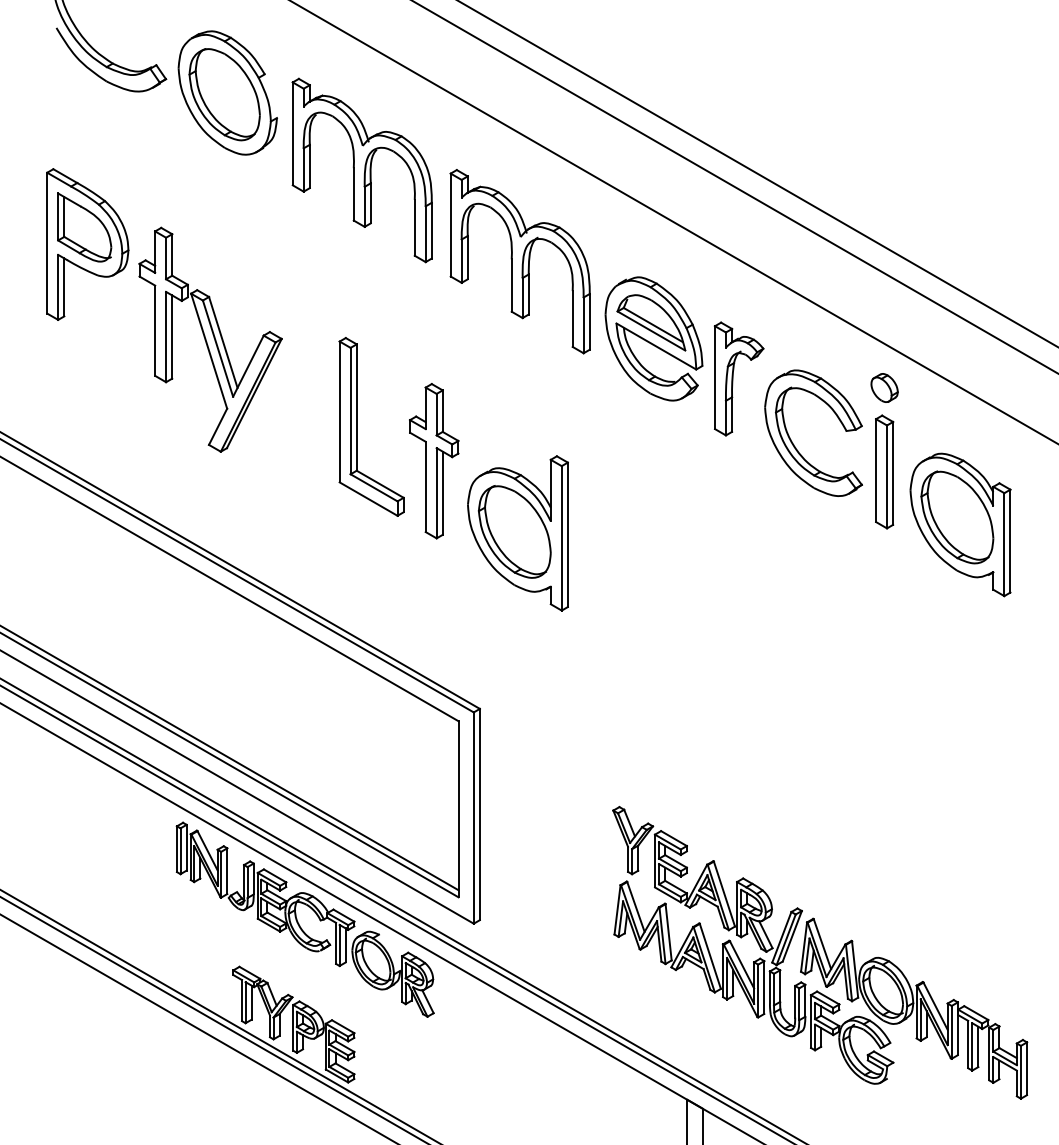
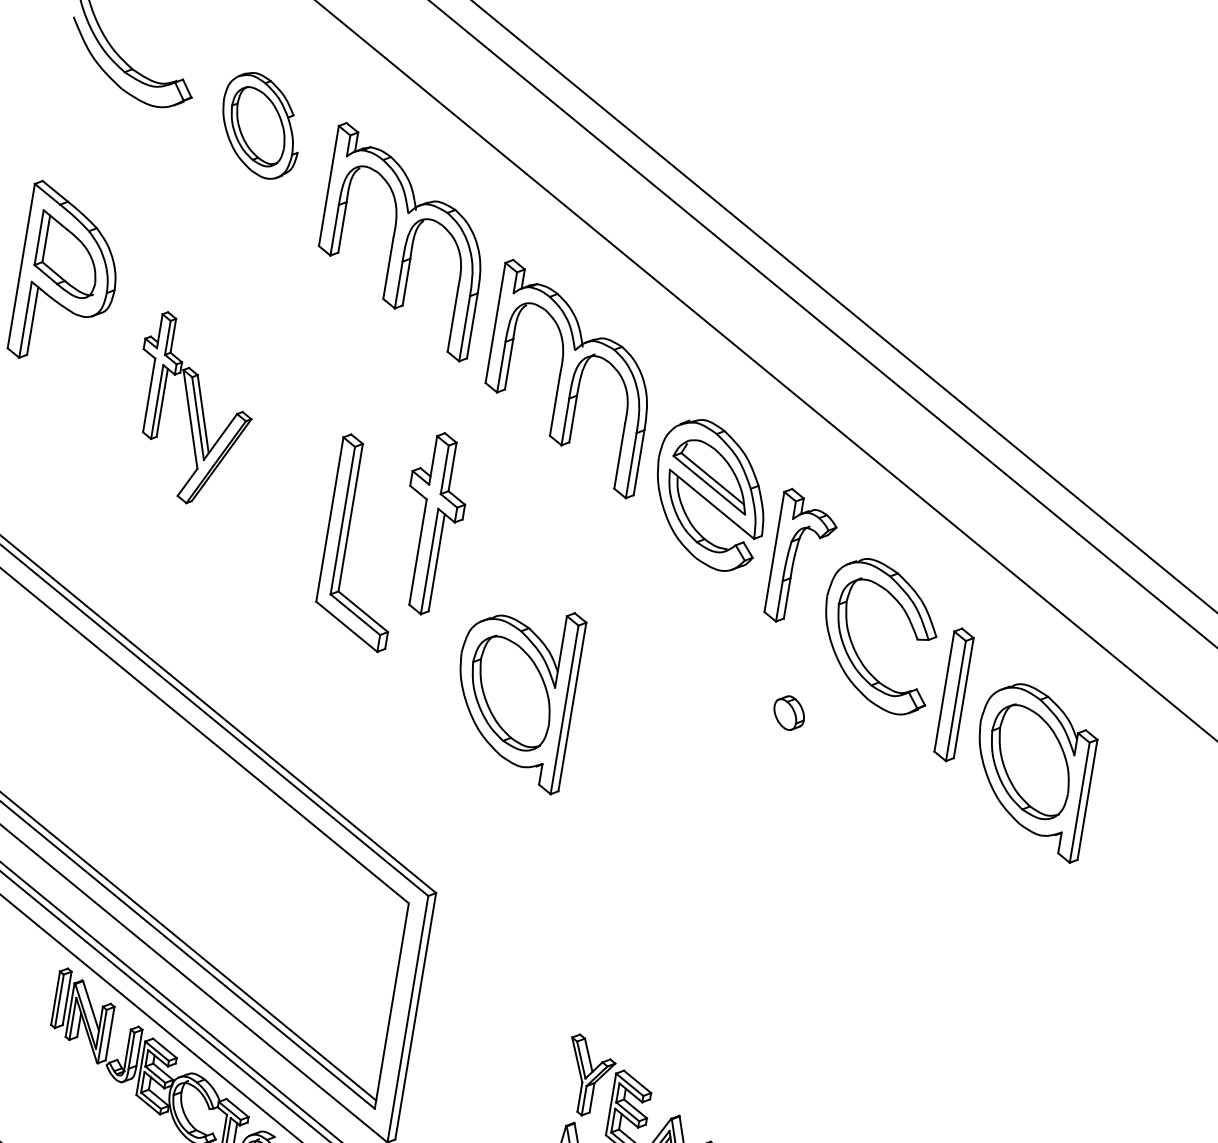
part: (227, 92) -> (260, 125), size x0.7
part: (210, 339) -> (193, 410), size x0.7
part: (884, 387) -> (789, 712), moved
part: (434, 461) -> (433, 524), moved

